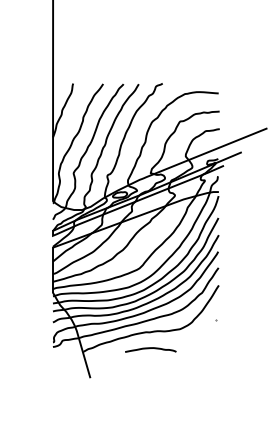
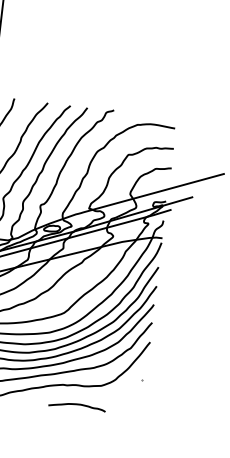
curve: (150, 348) -> (77, 404), moved

